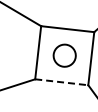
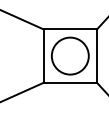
circle: (63, 55) -> (69, 55), size x1.67
line: (61, 81) -> (70, 82), dashed -> solid

